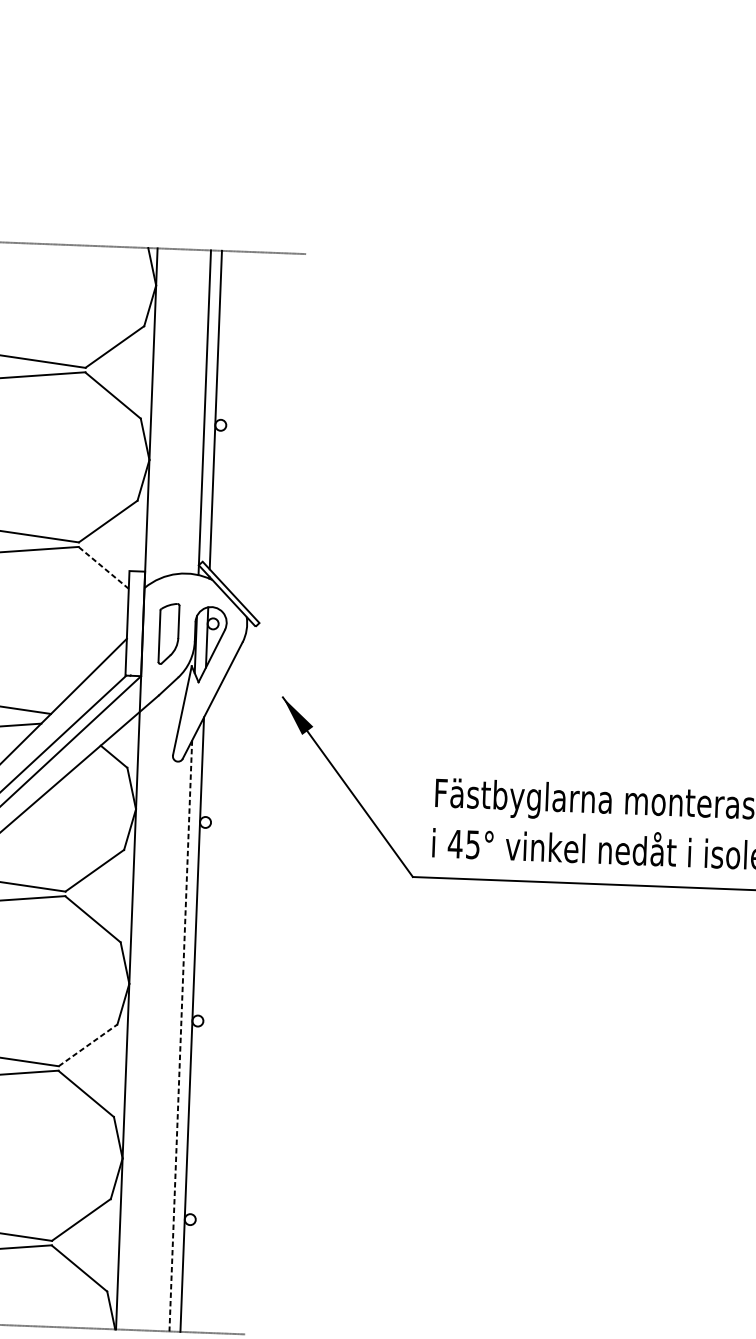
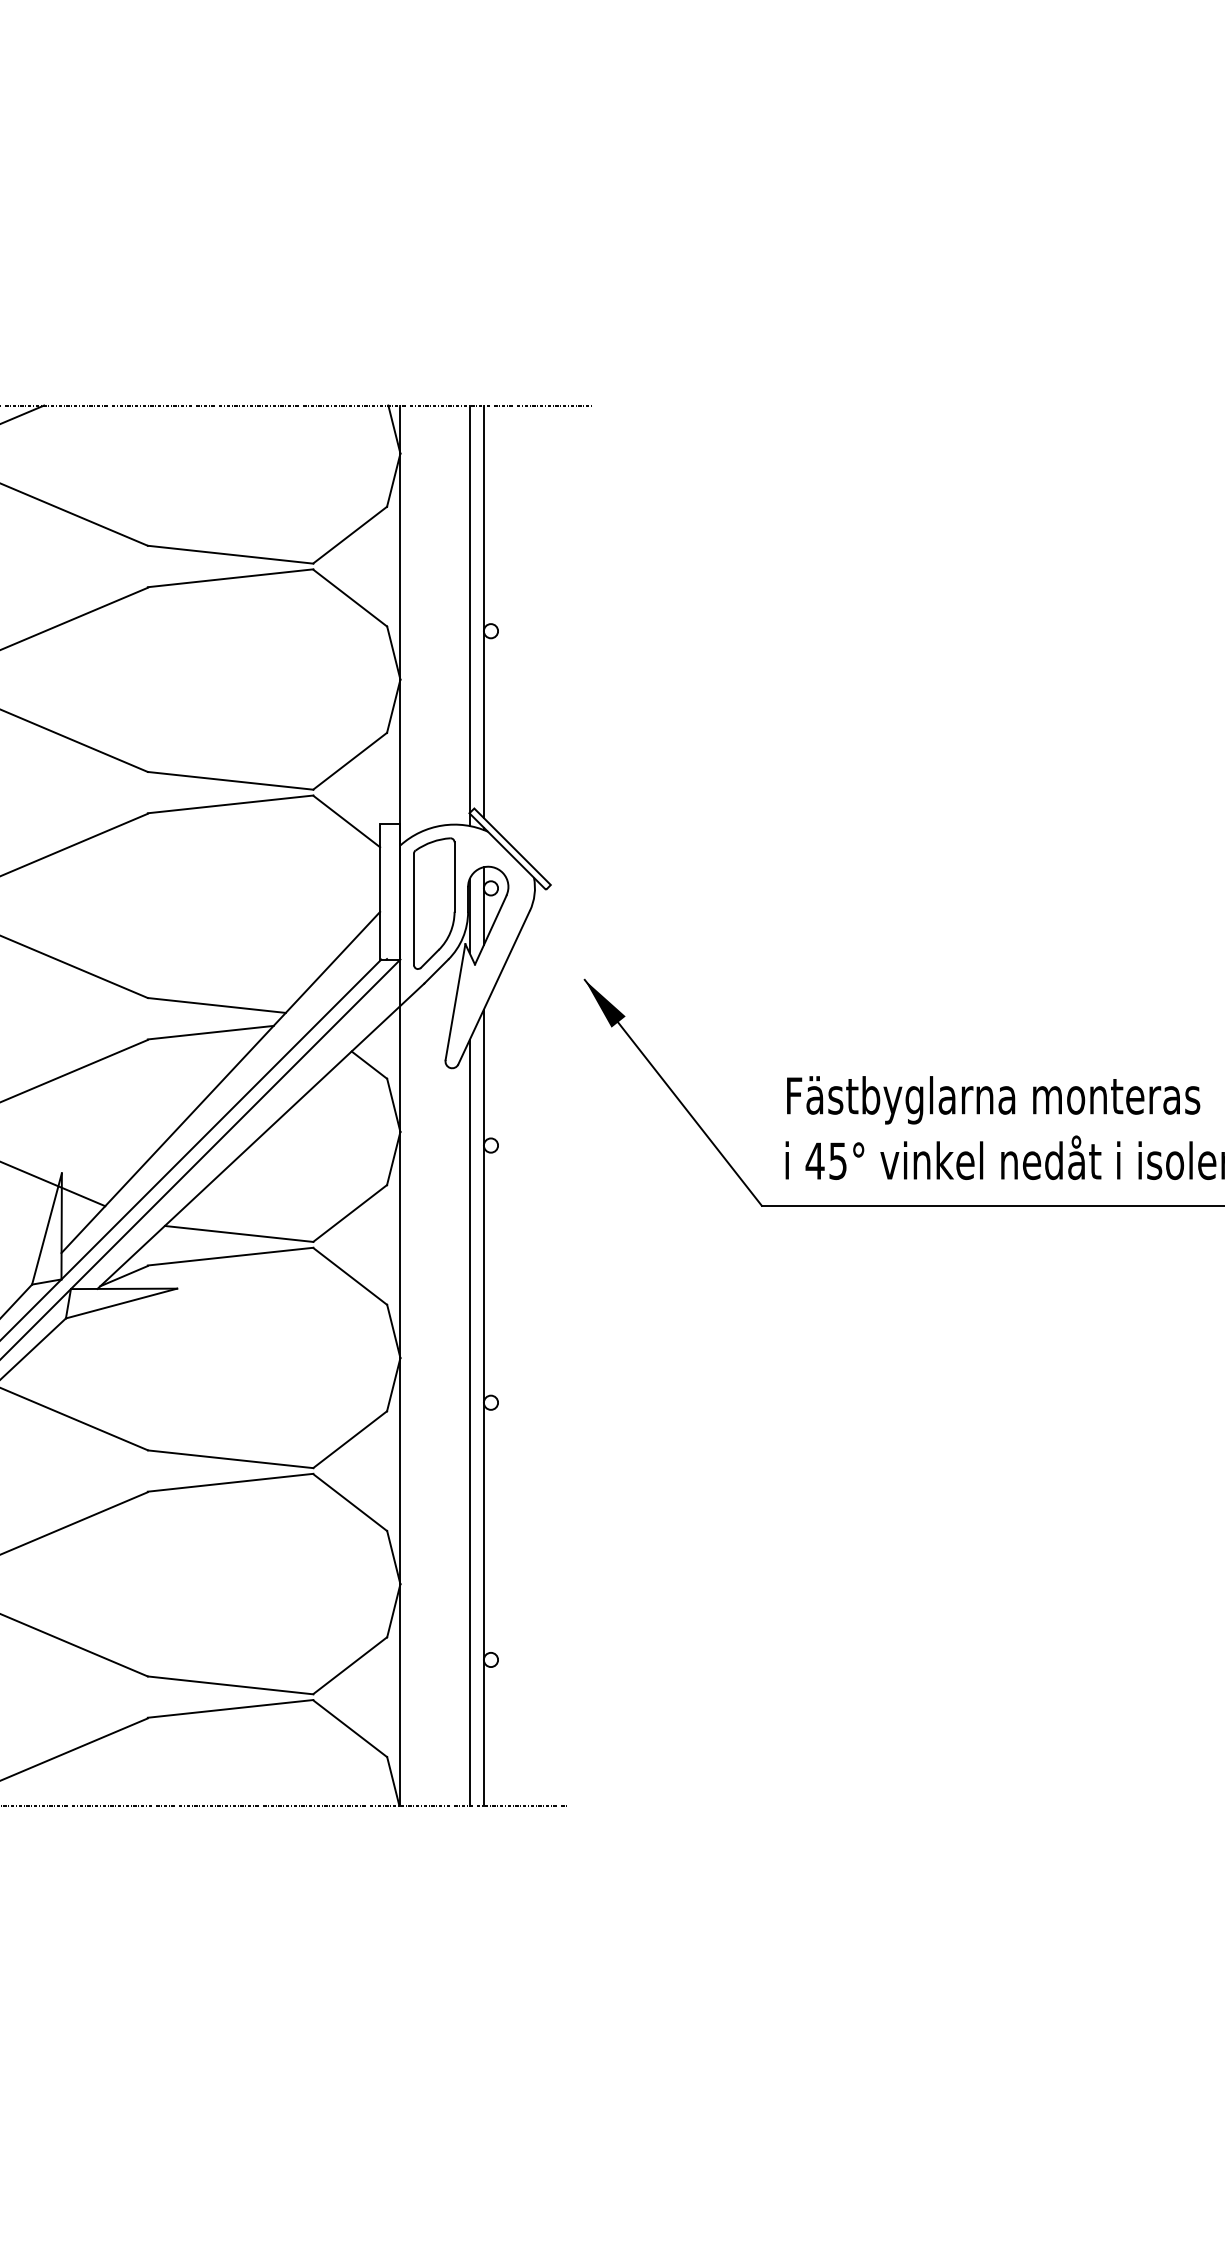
line: (103, 567) -> (346, 821), dashed -> solid
part: (169, 633) -> (434, 903), size x1.67
line: (180, 1035) -> (469, 1422), dashed -> solid
line: (88, 1045) -> (350, 1439), dashed -> solid

